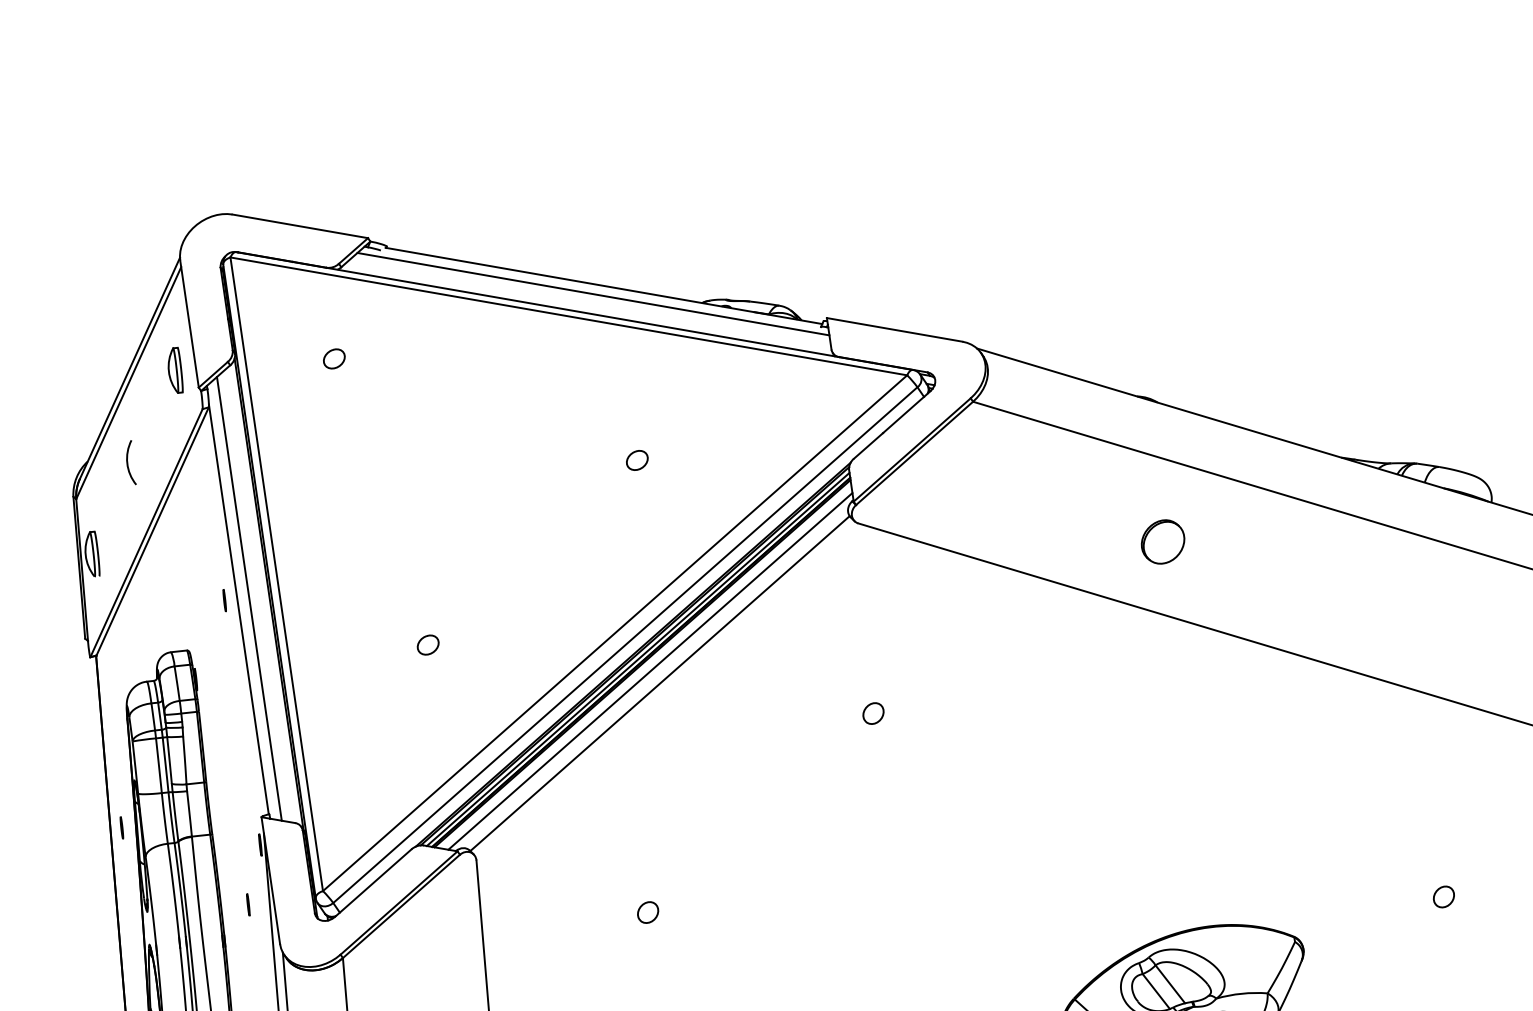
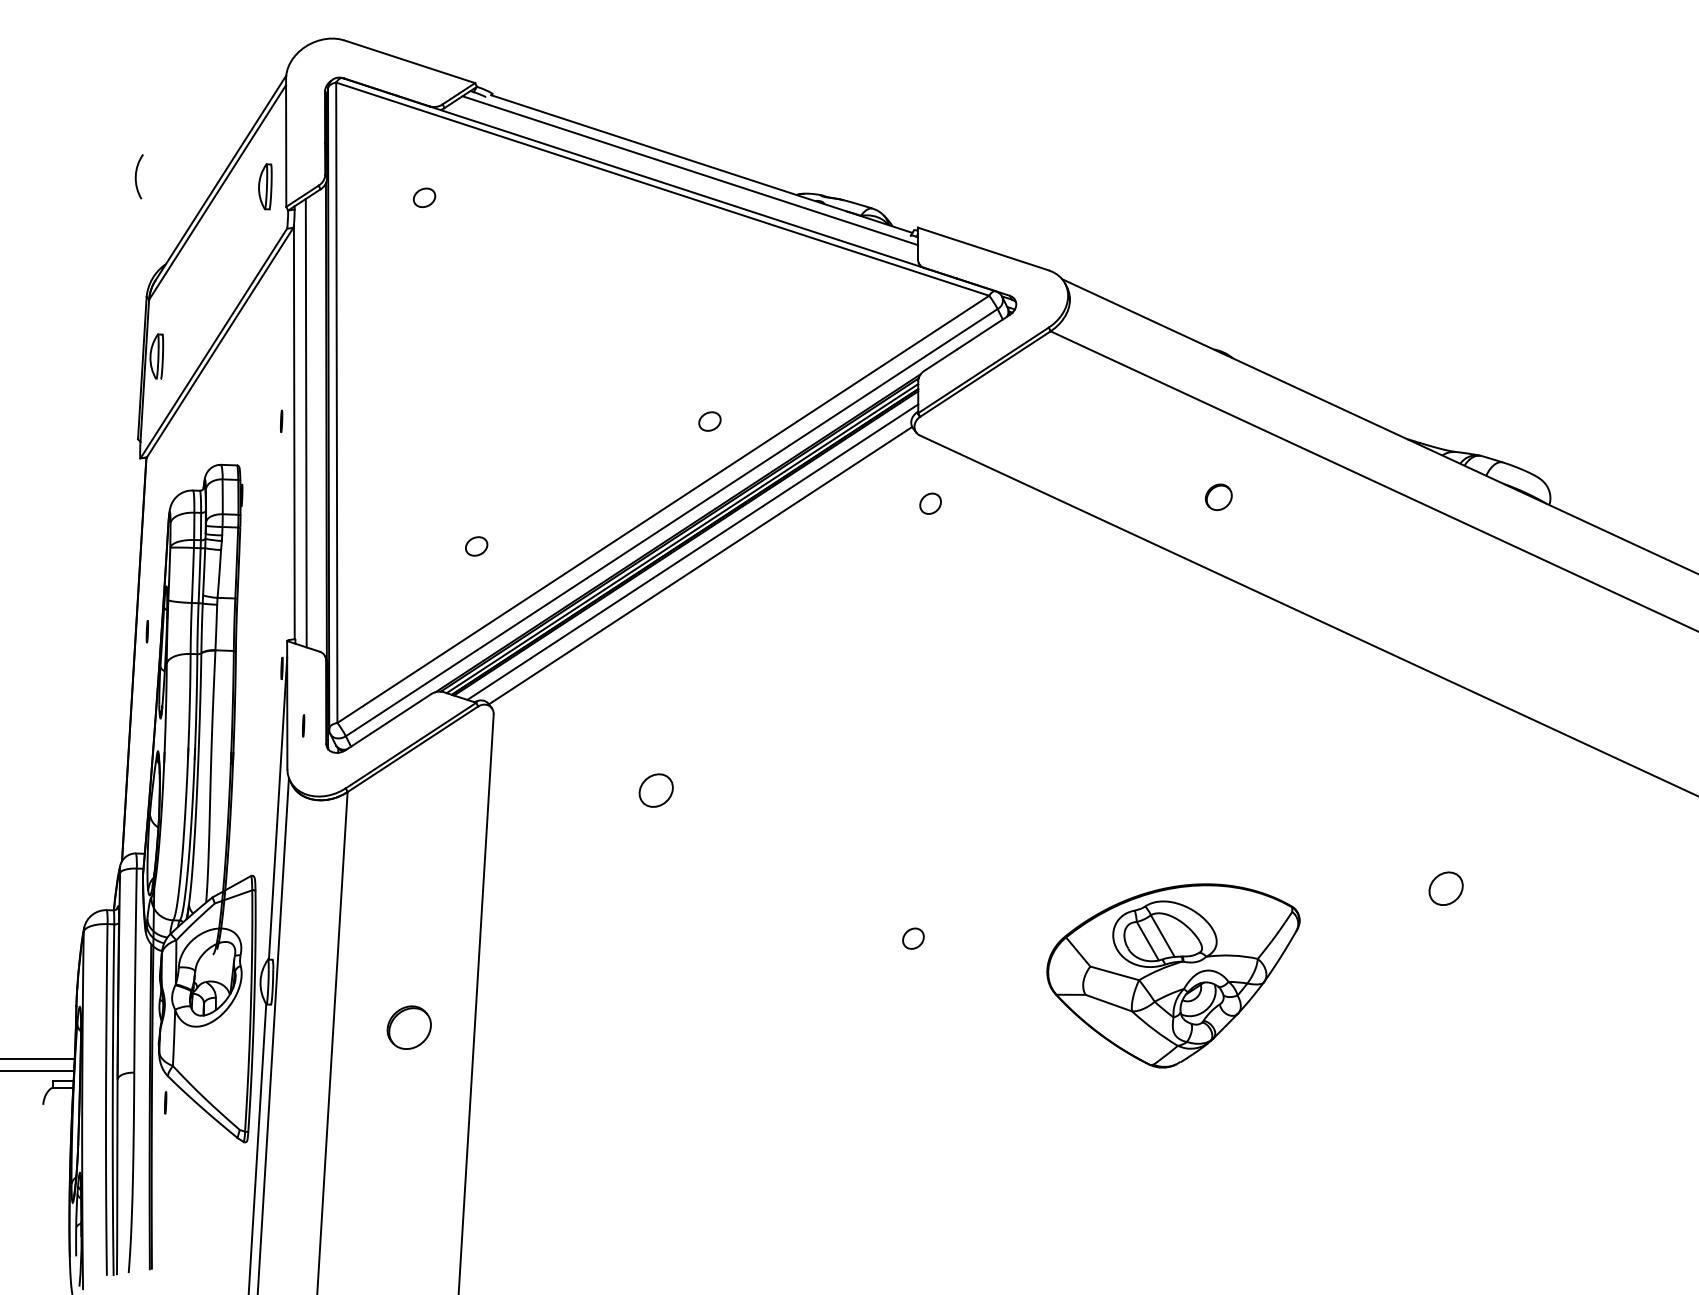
part: (636, 460) -> (709, 421), moved
arc: (128, 463) -> (136, 176), moved
part: (1162, 542) -> (1218, 497), size x0.6
part: (428, 645) -> (476, 546), moved
part: (873, 713) -> (930, 503), moved
part: (1443, 896) -> (1445, 888), size x1.6
line: (248, 904) -> (303, 725), moved
part: (647, 912) -> (655, 790), size x1.6

